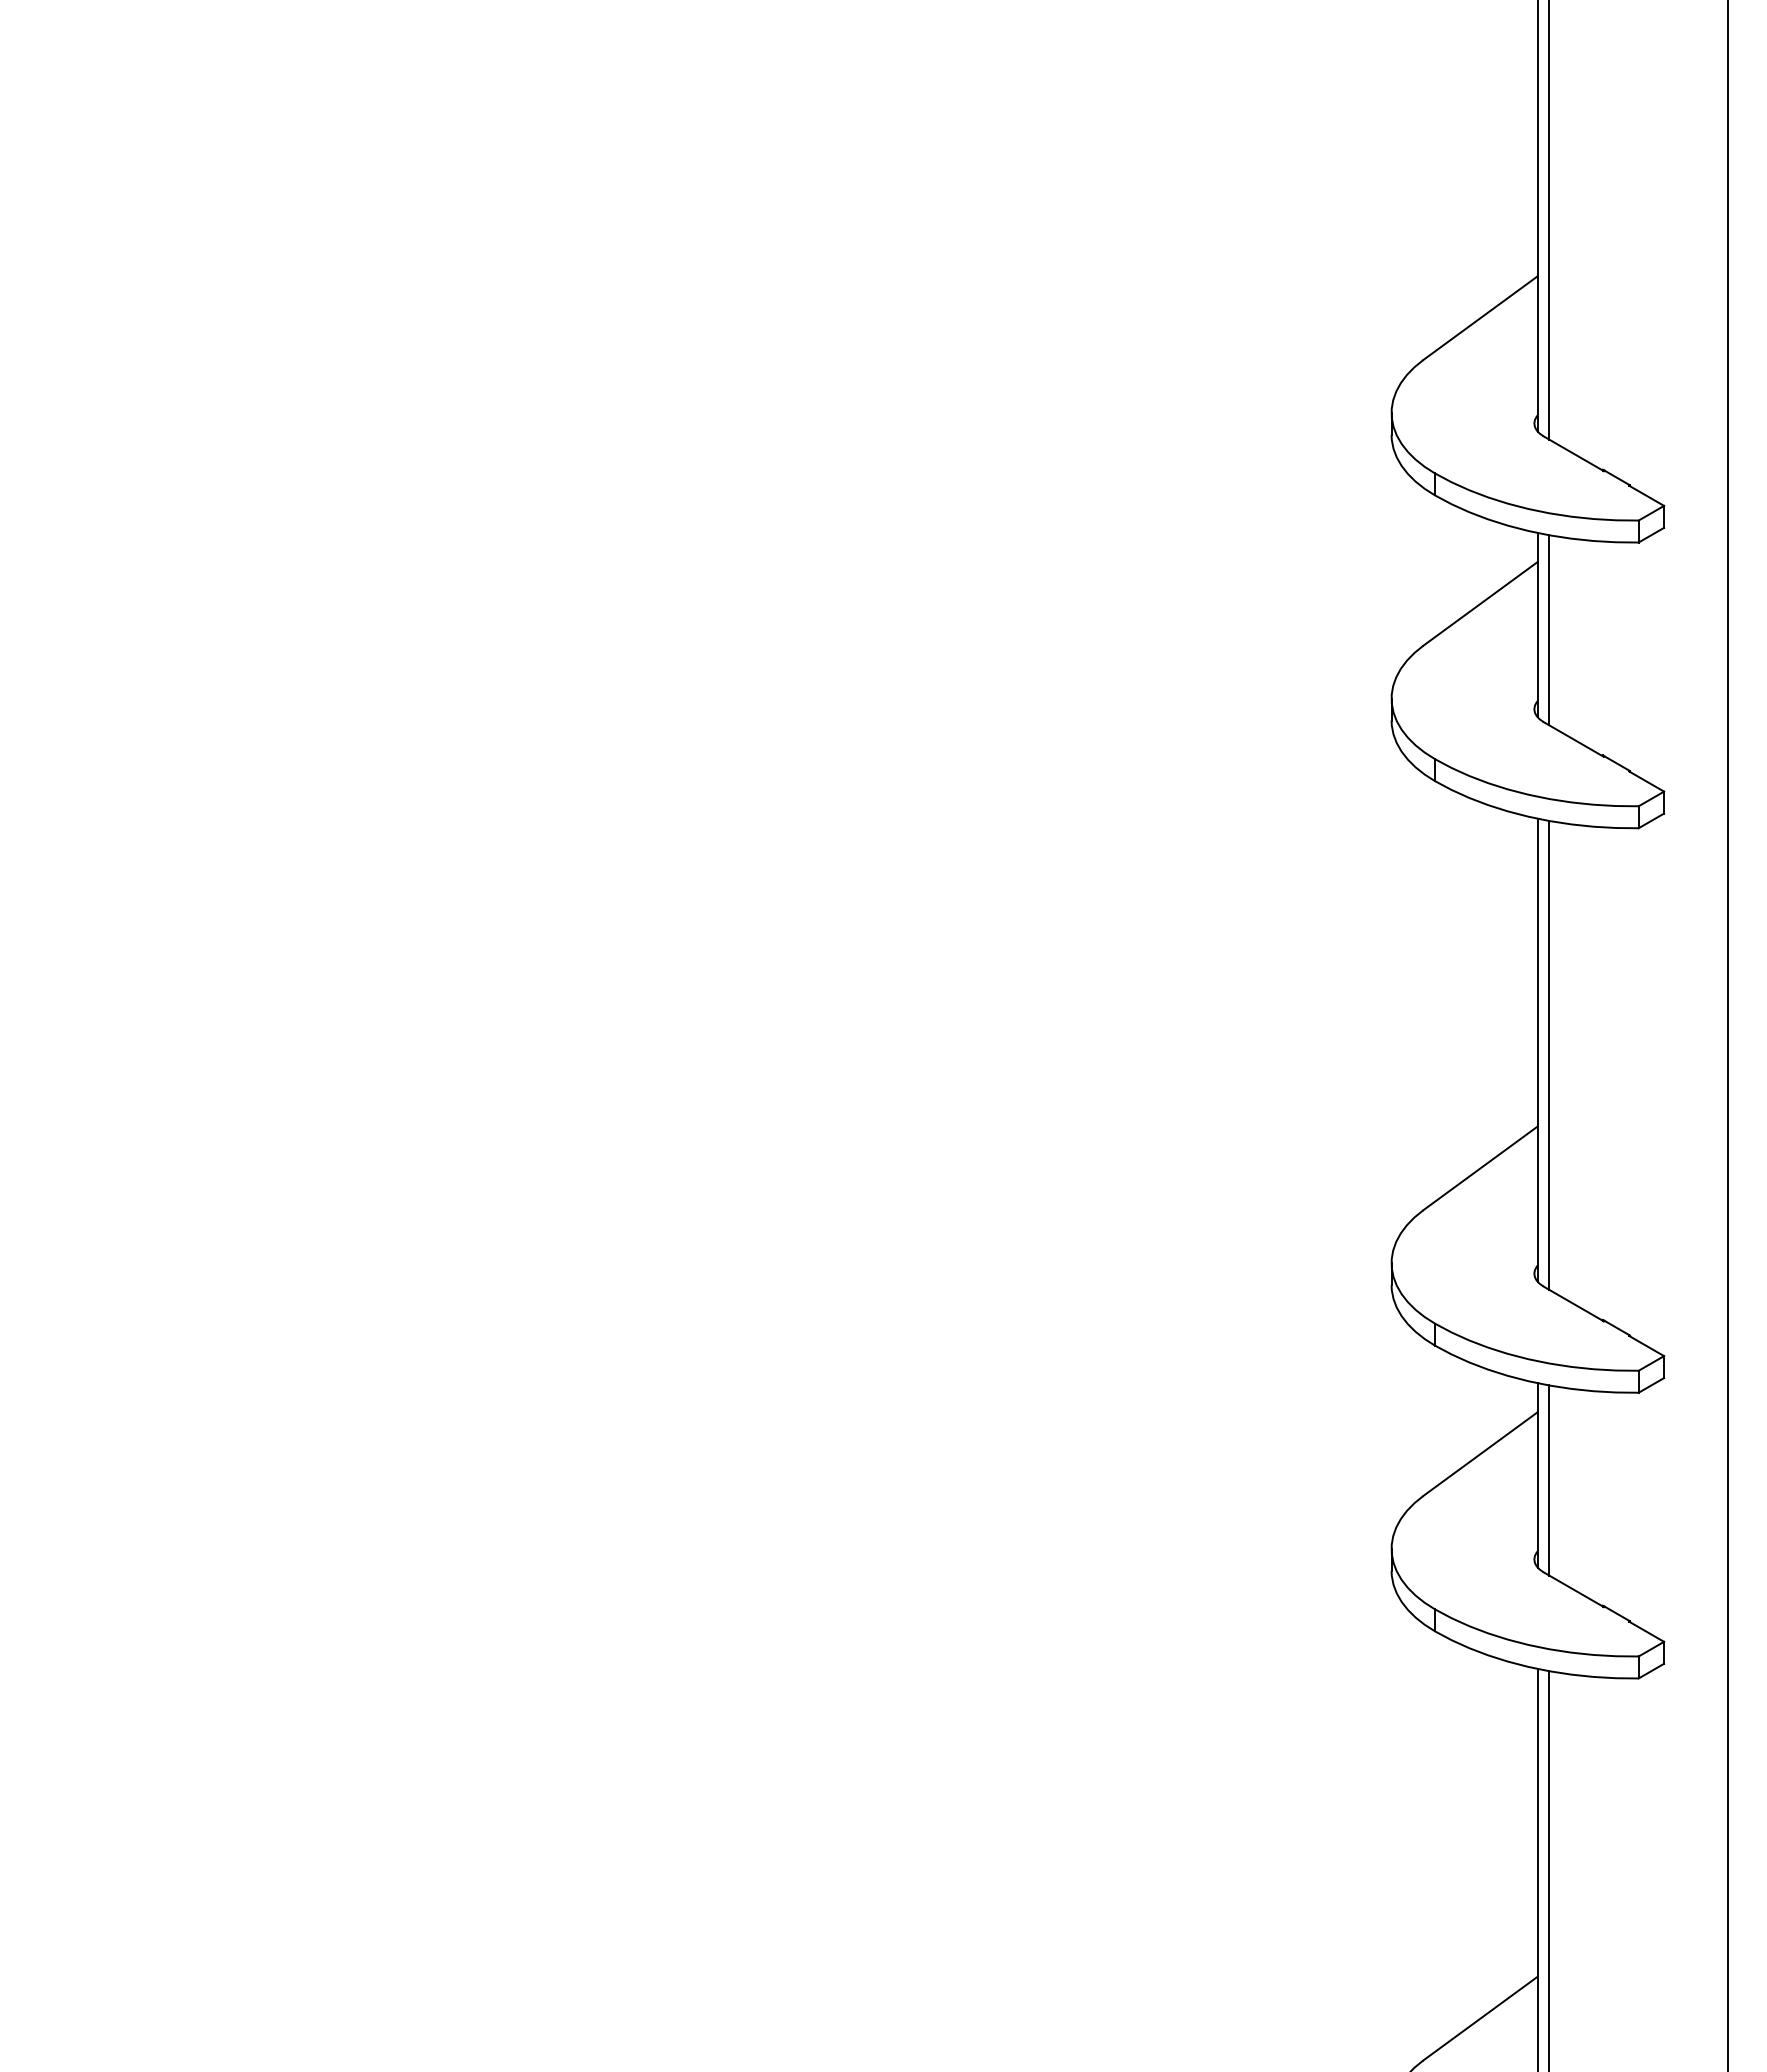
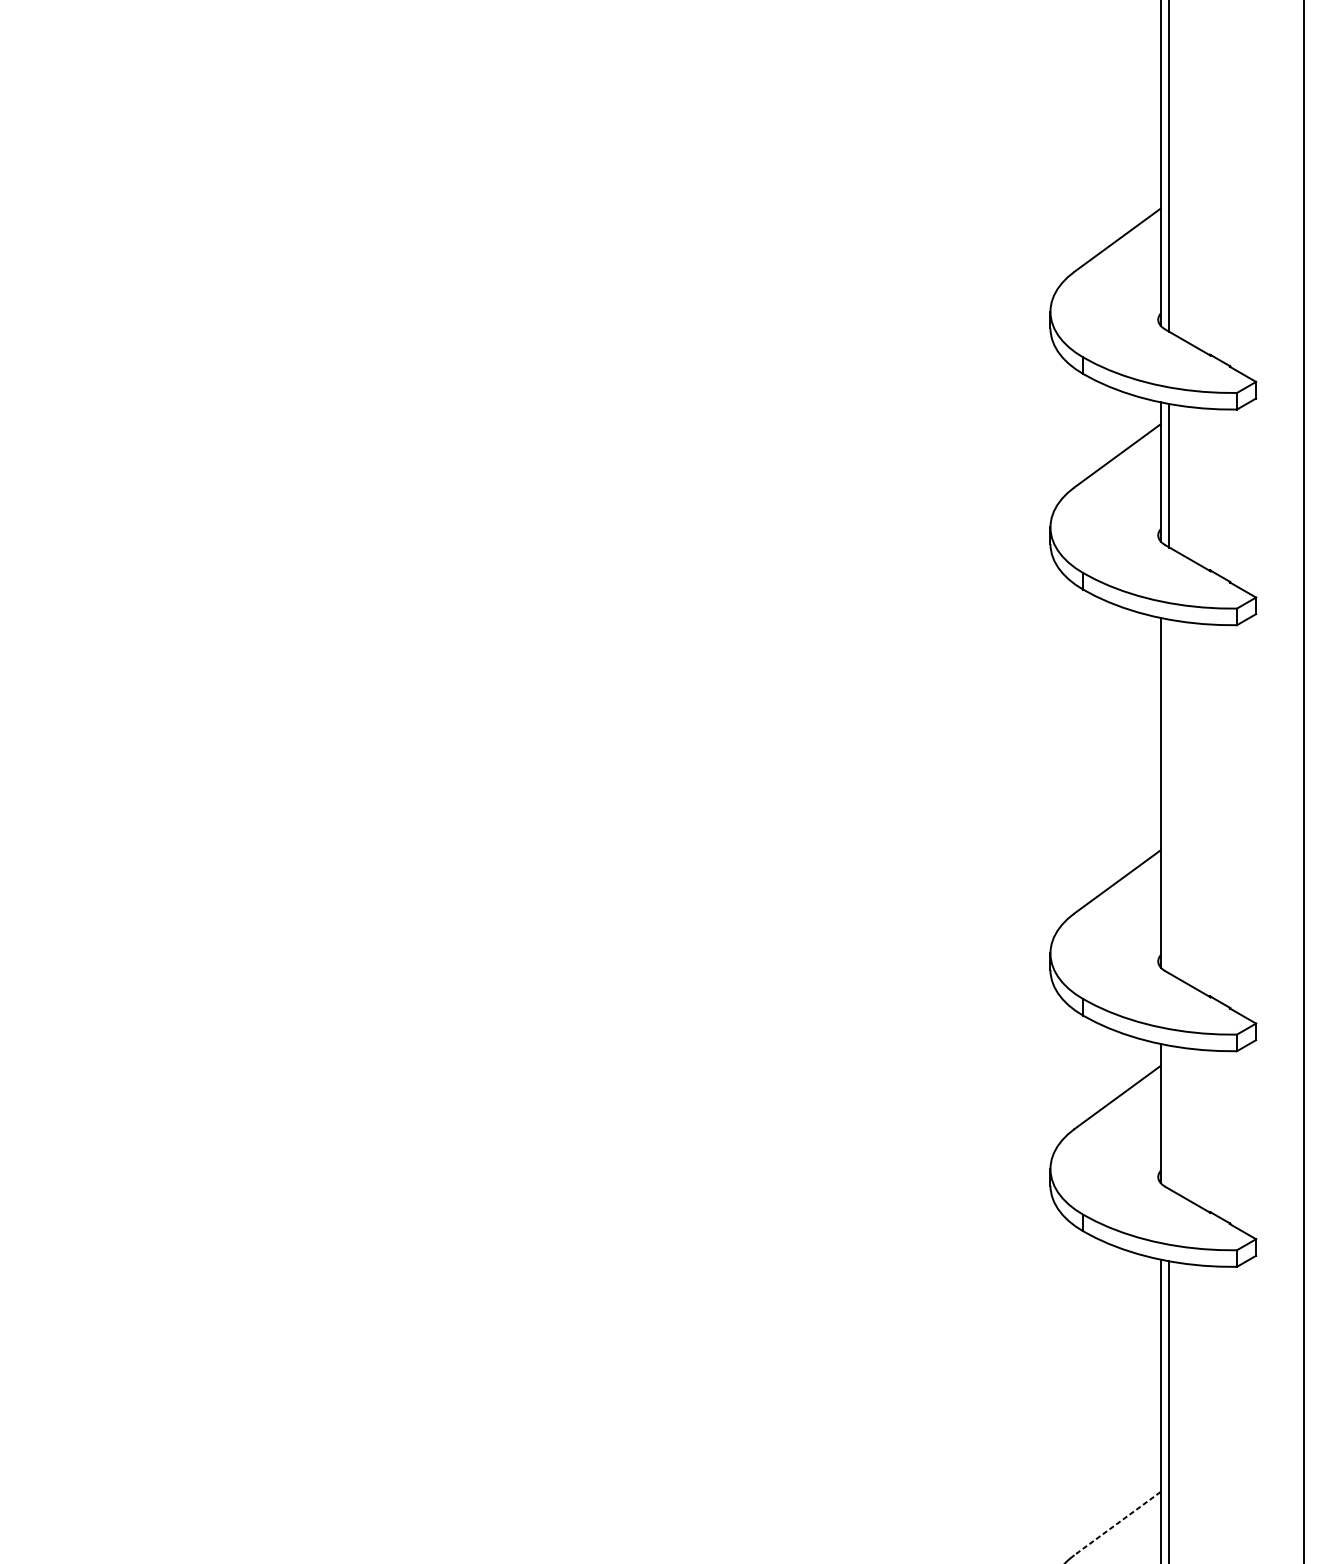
line: (1549, 1054) -> (1169, 795), removed
line: (1549, 1480) -> (1169, 1117), removed
line: (1480, 2018) -> (1117, 1523), solid -> dashed

